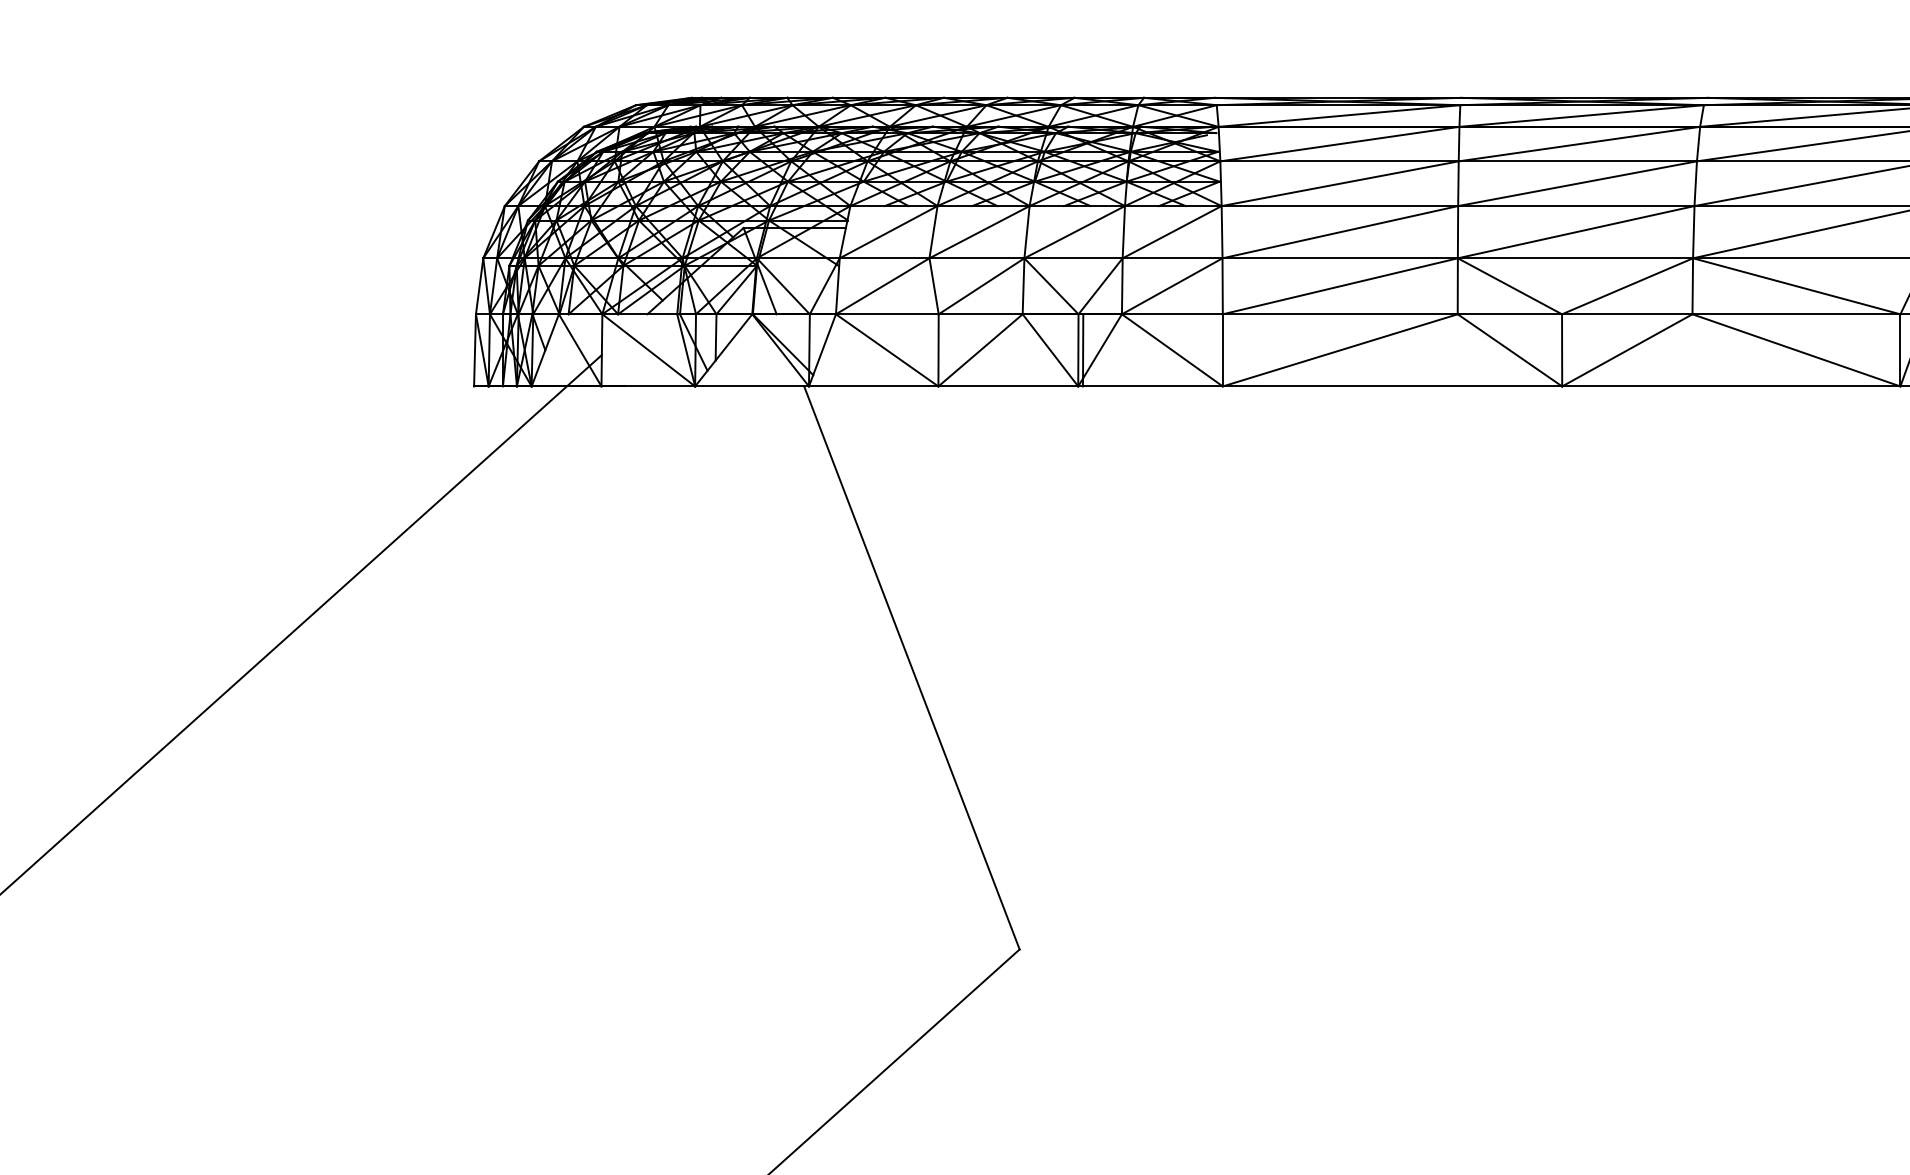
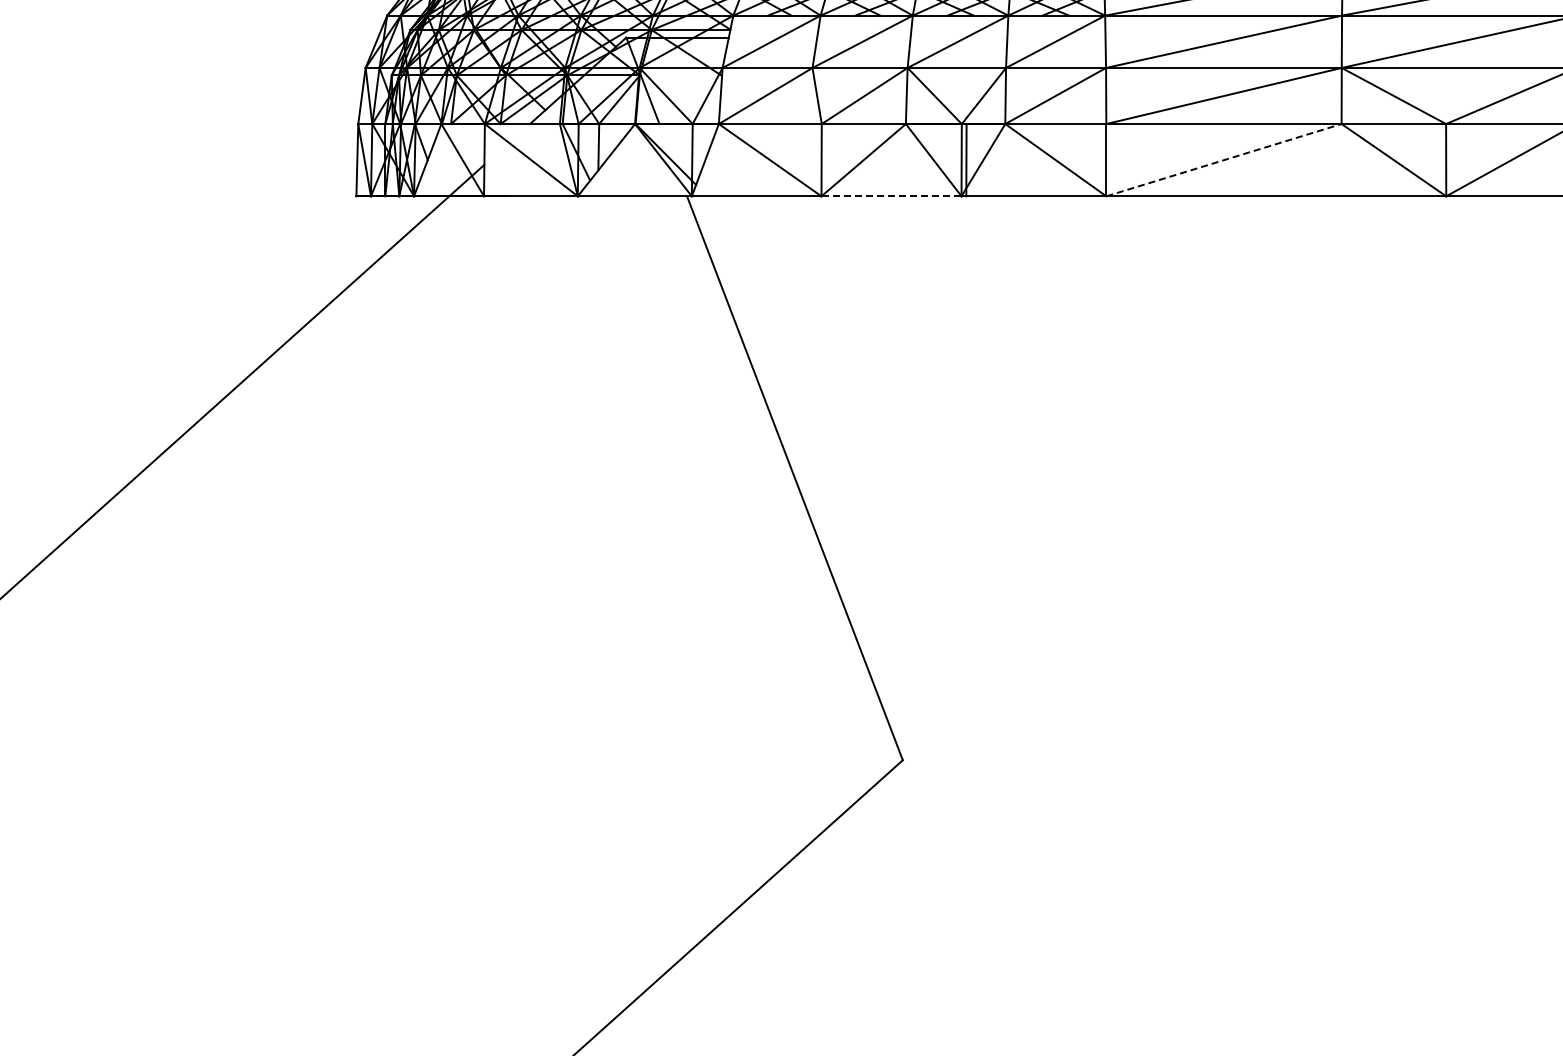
line: (1340, 350) -> (1224, 160), solid -> dashed
line: (1008, 386) -> (891, 196), solid -> dashed

